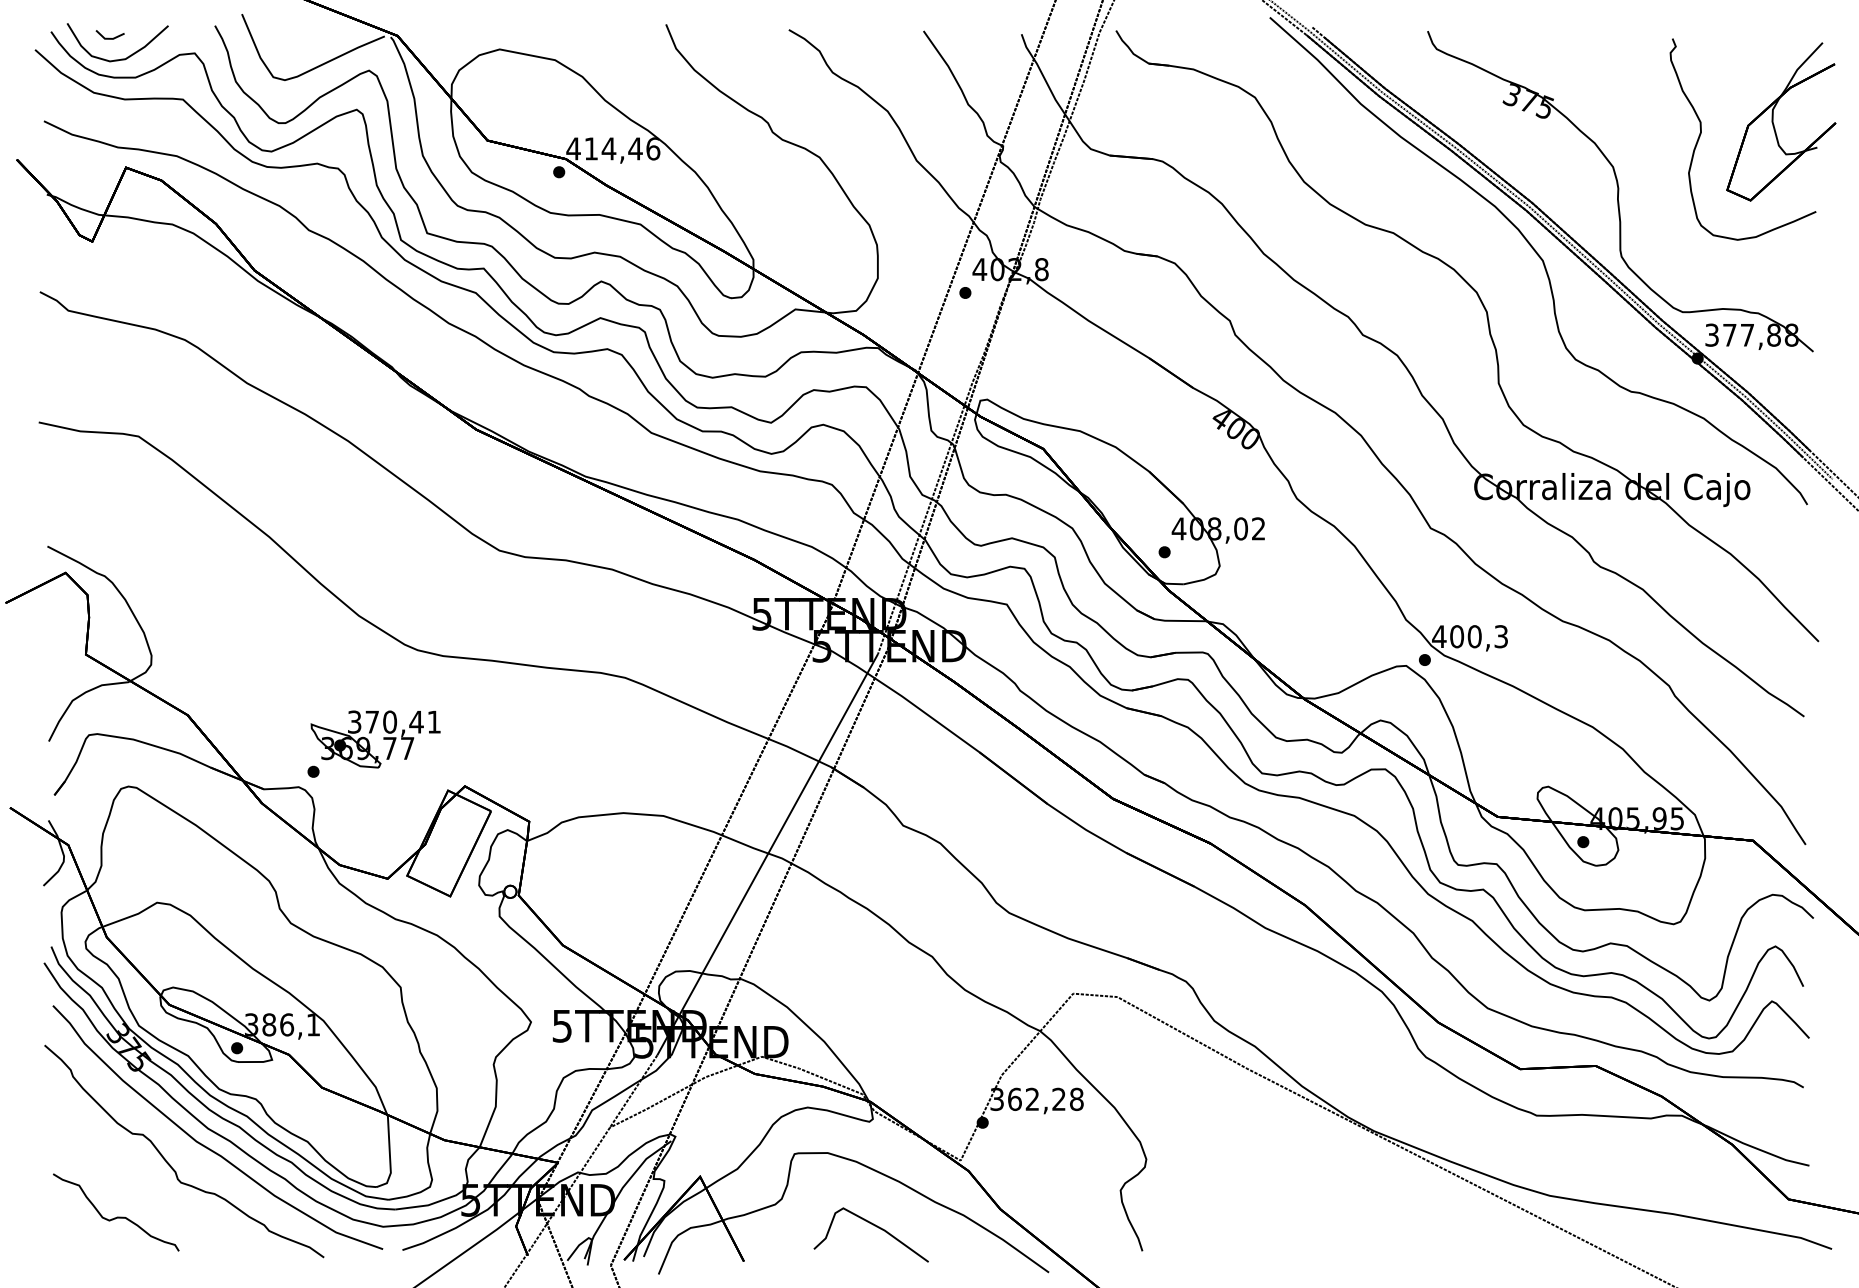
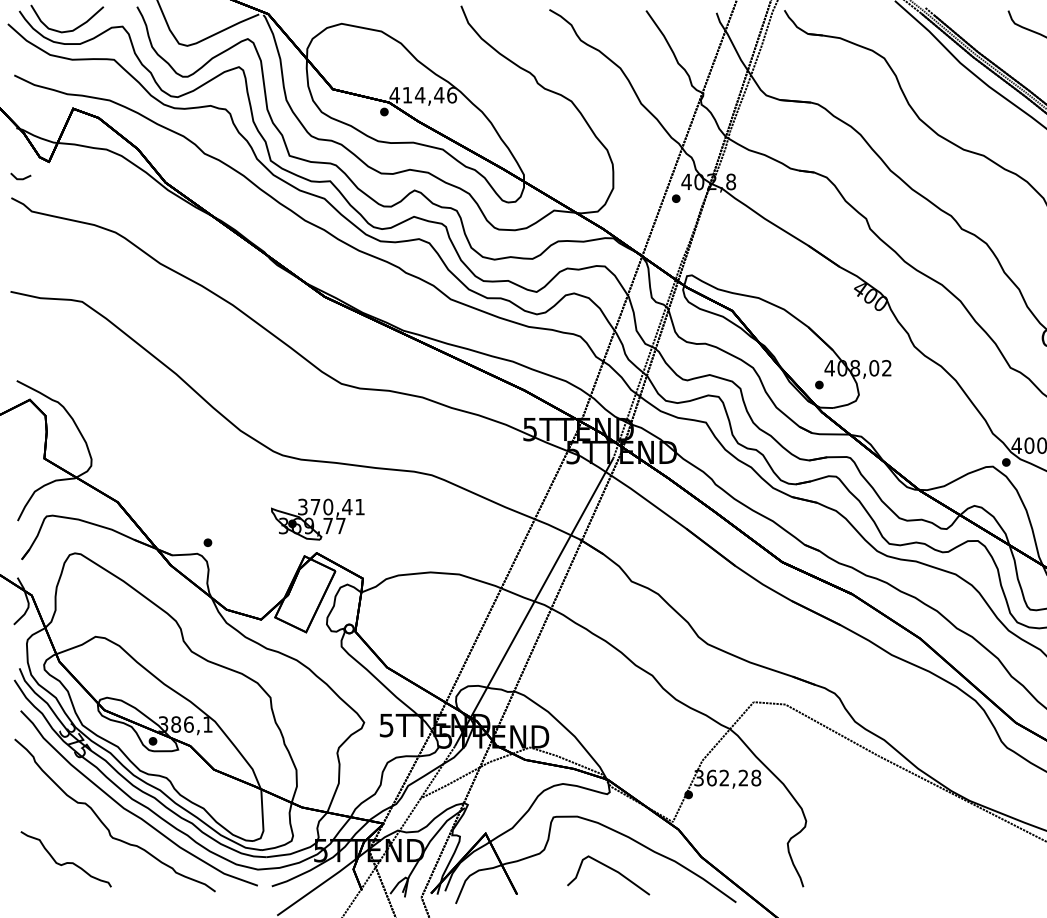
line: (109, 37) -> (20, 178), moved
part: (369, 741) -> (313, 520), moved

